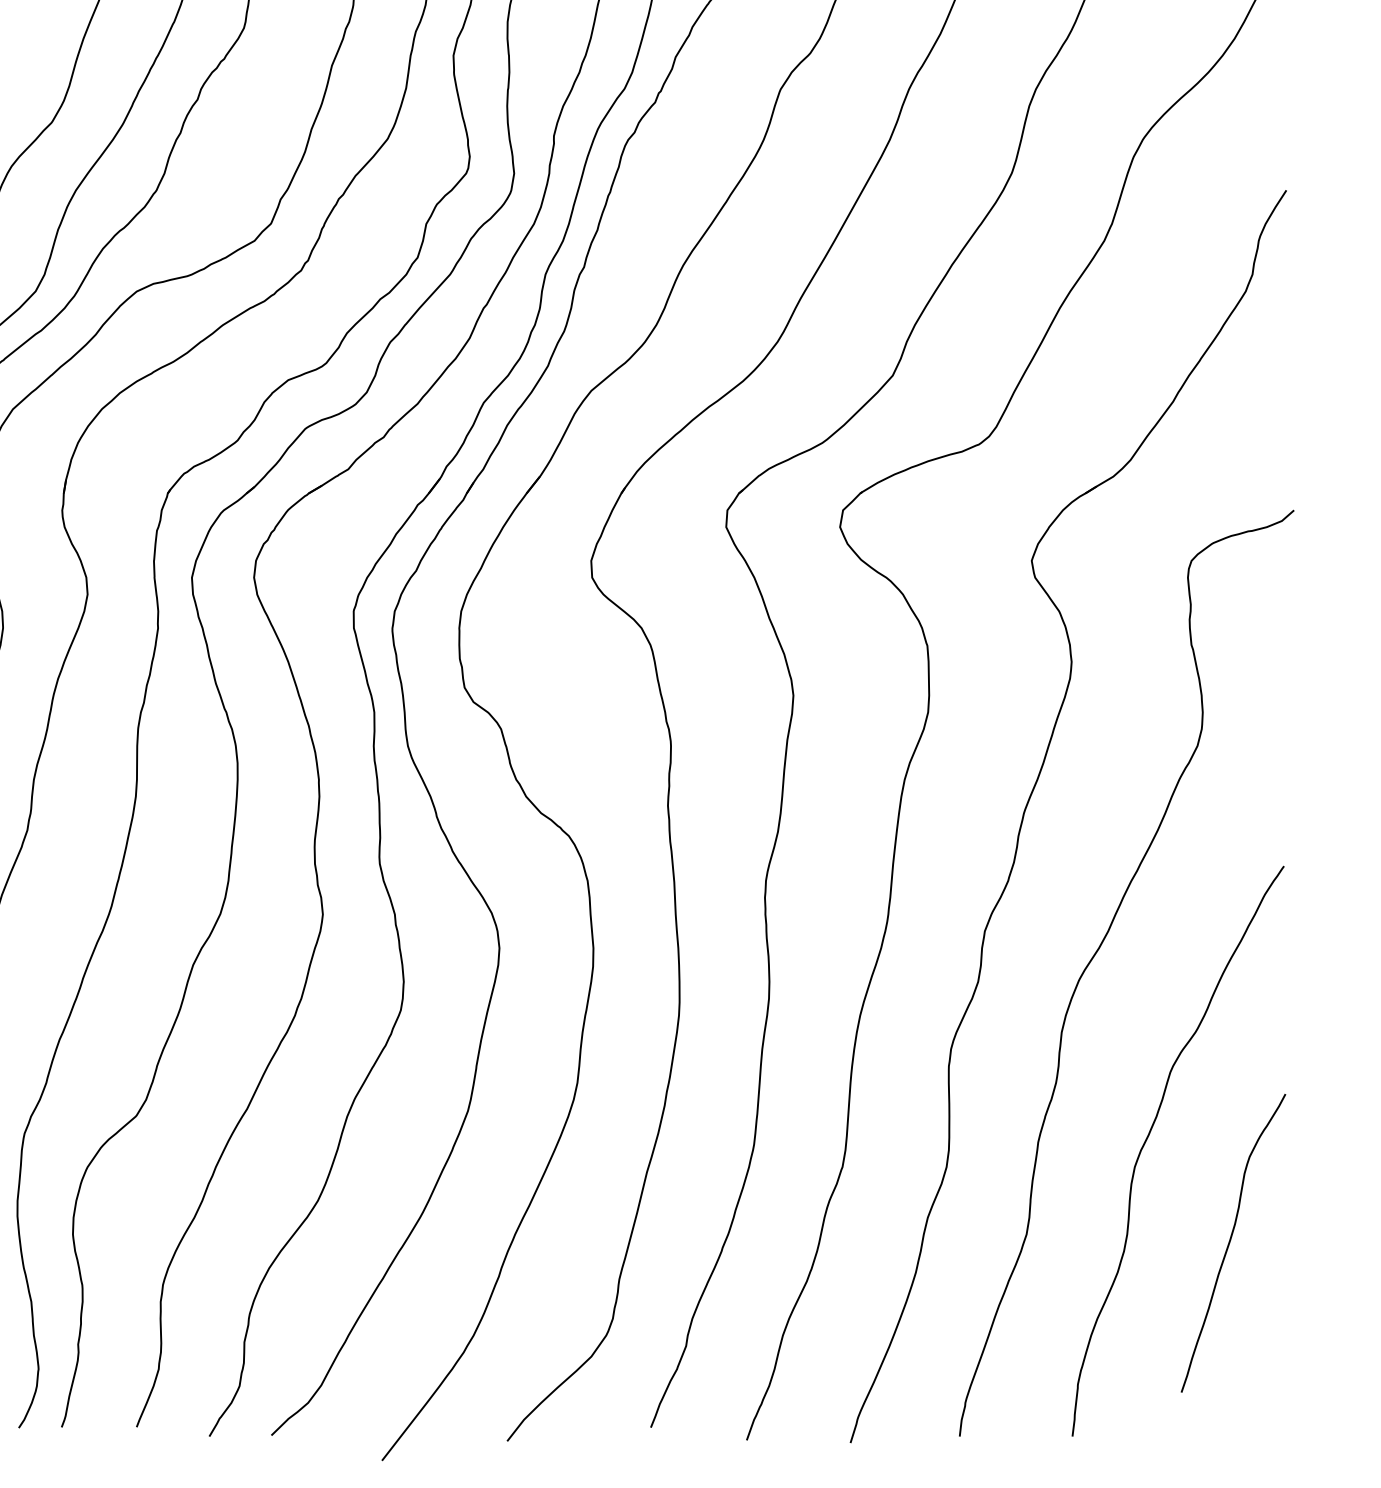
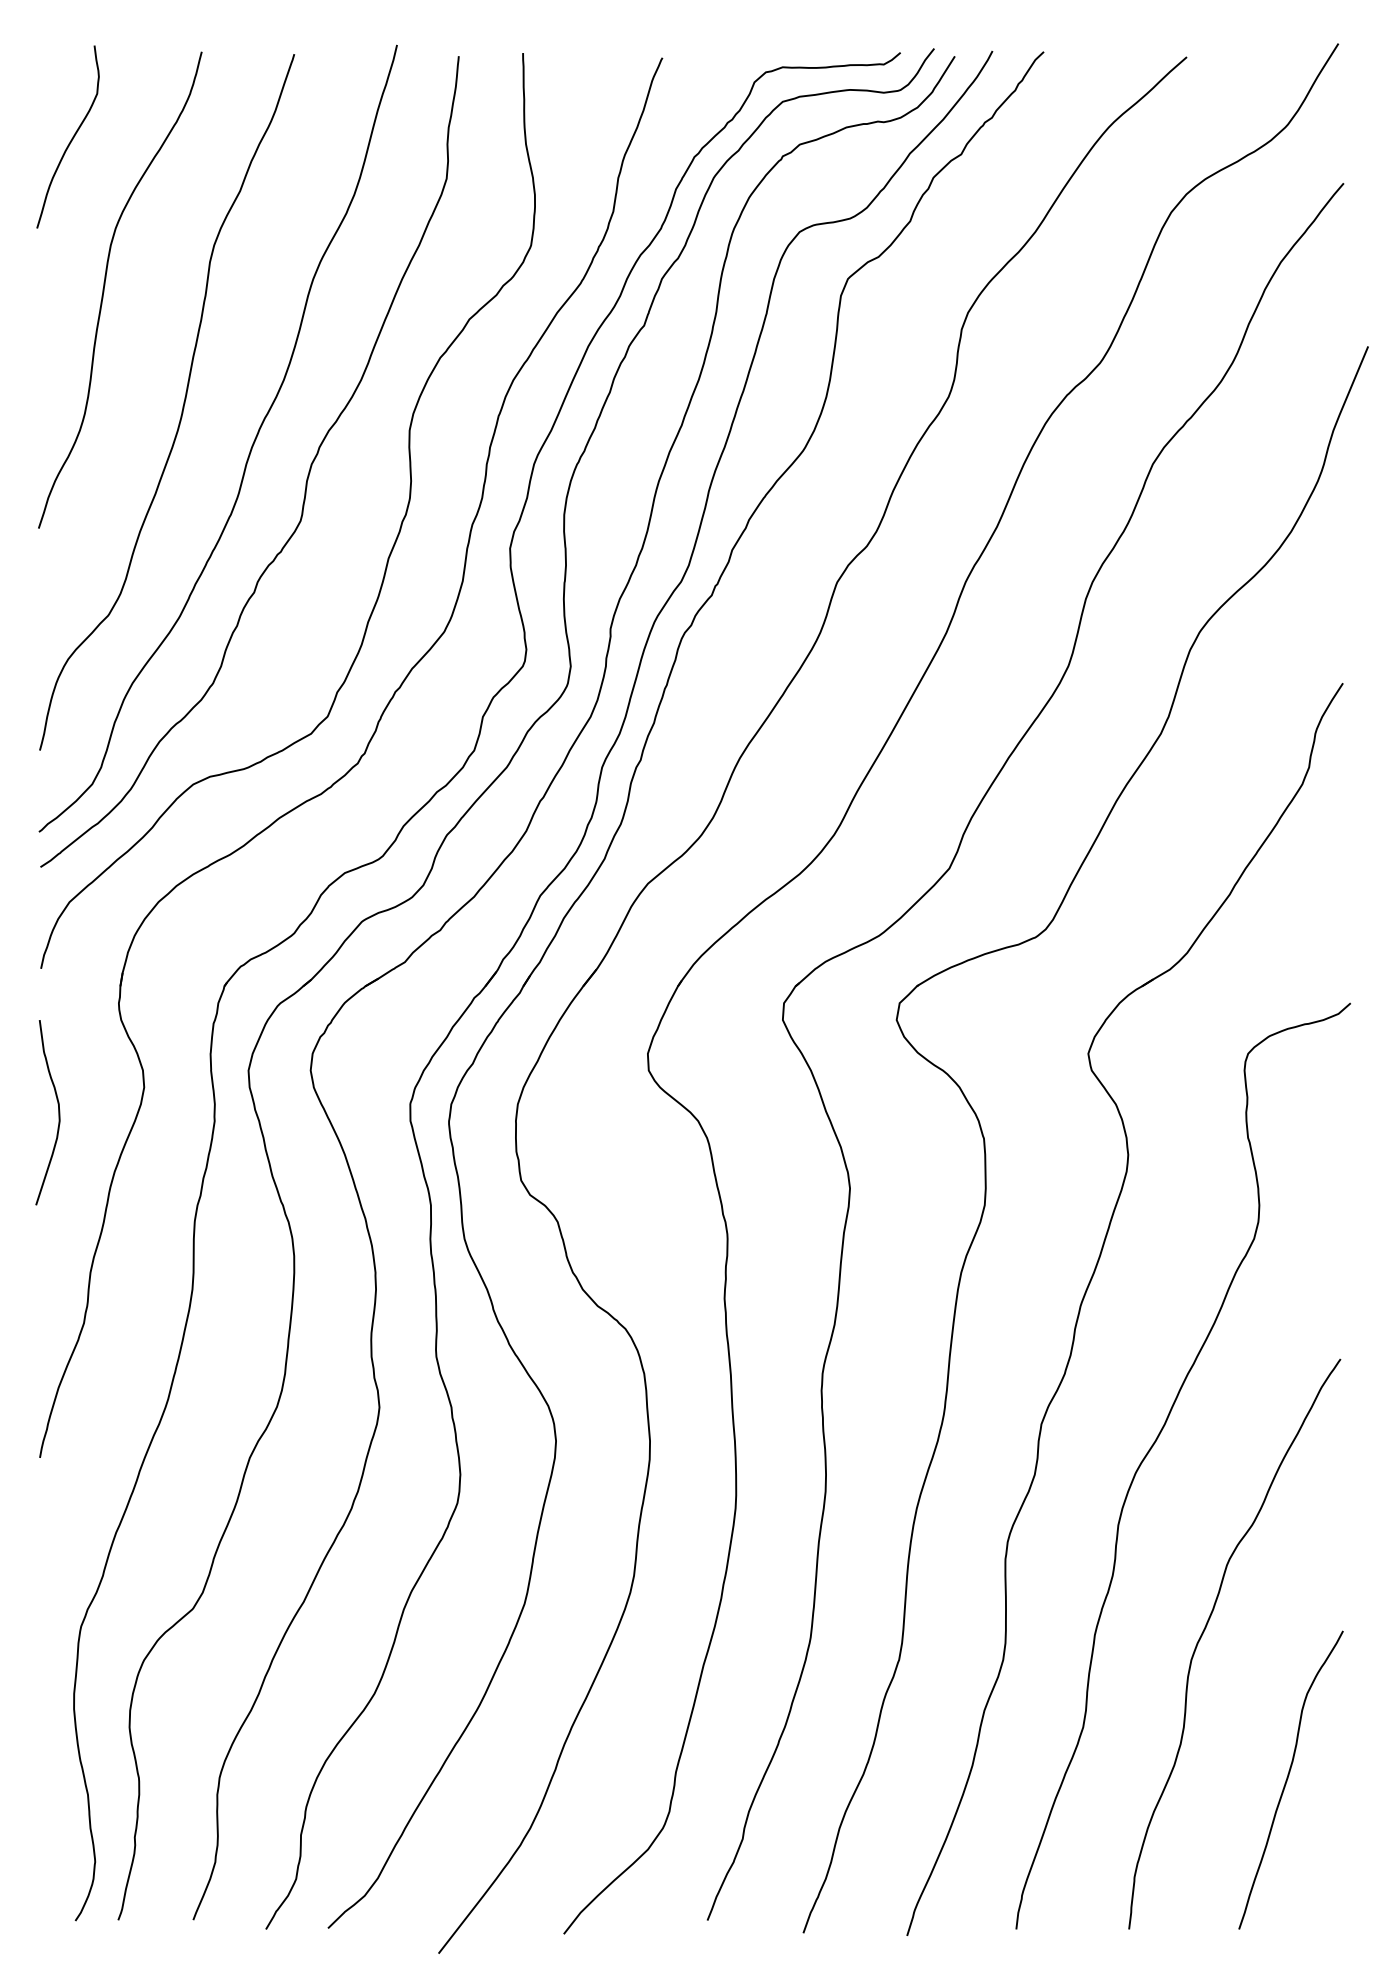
curve: (1230, 1241) -> (1288, 1778), moved

